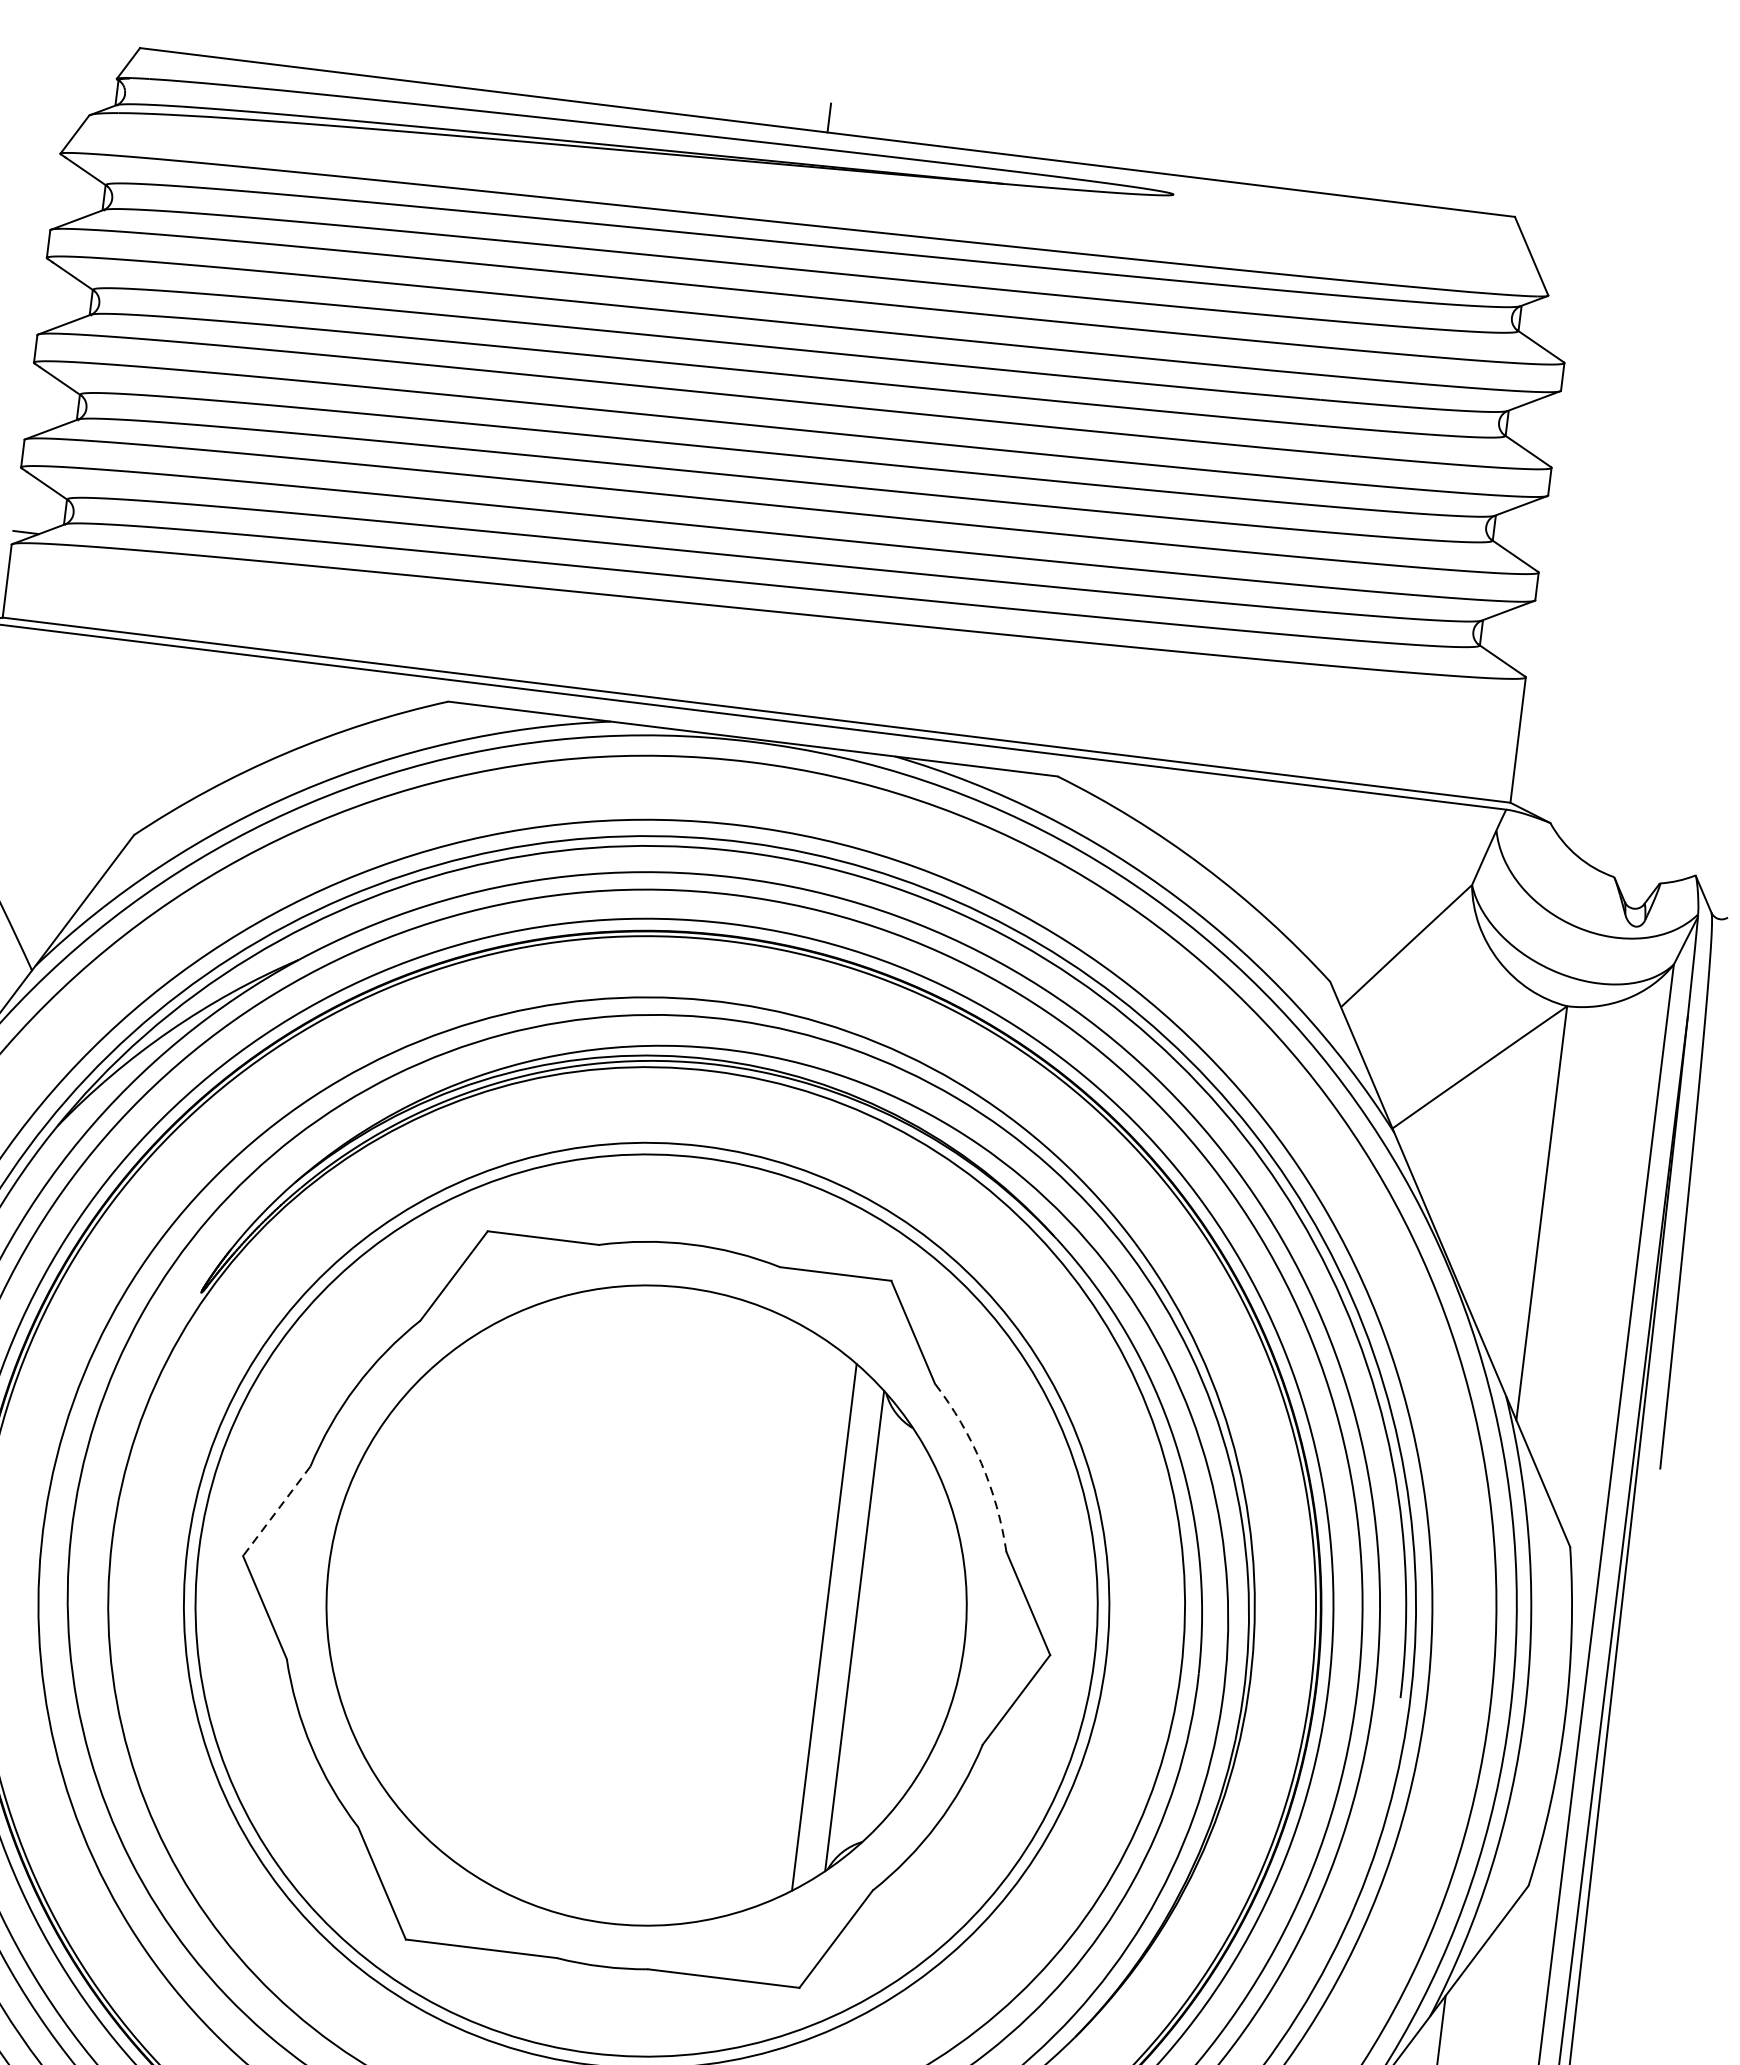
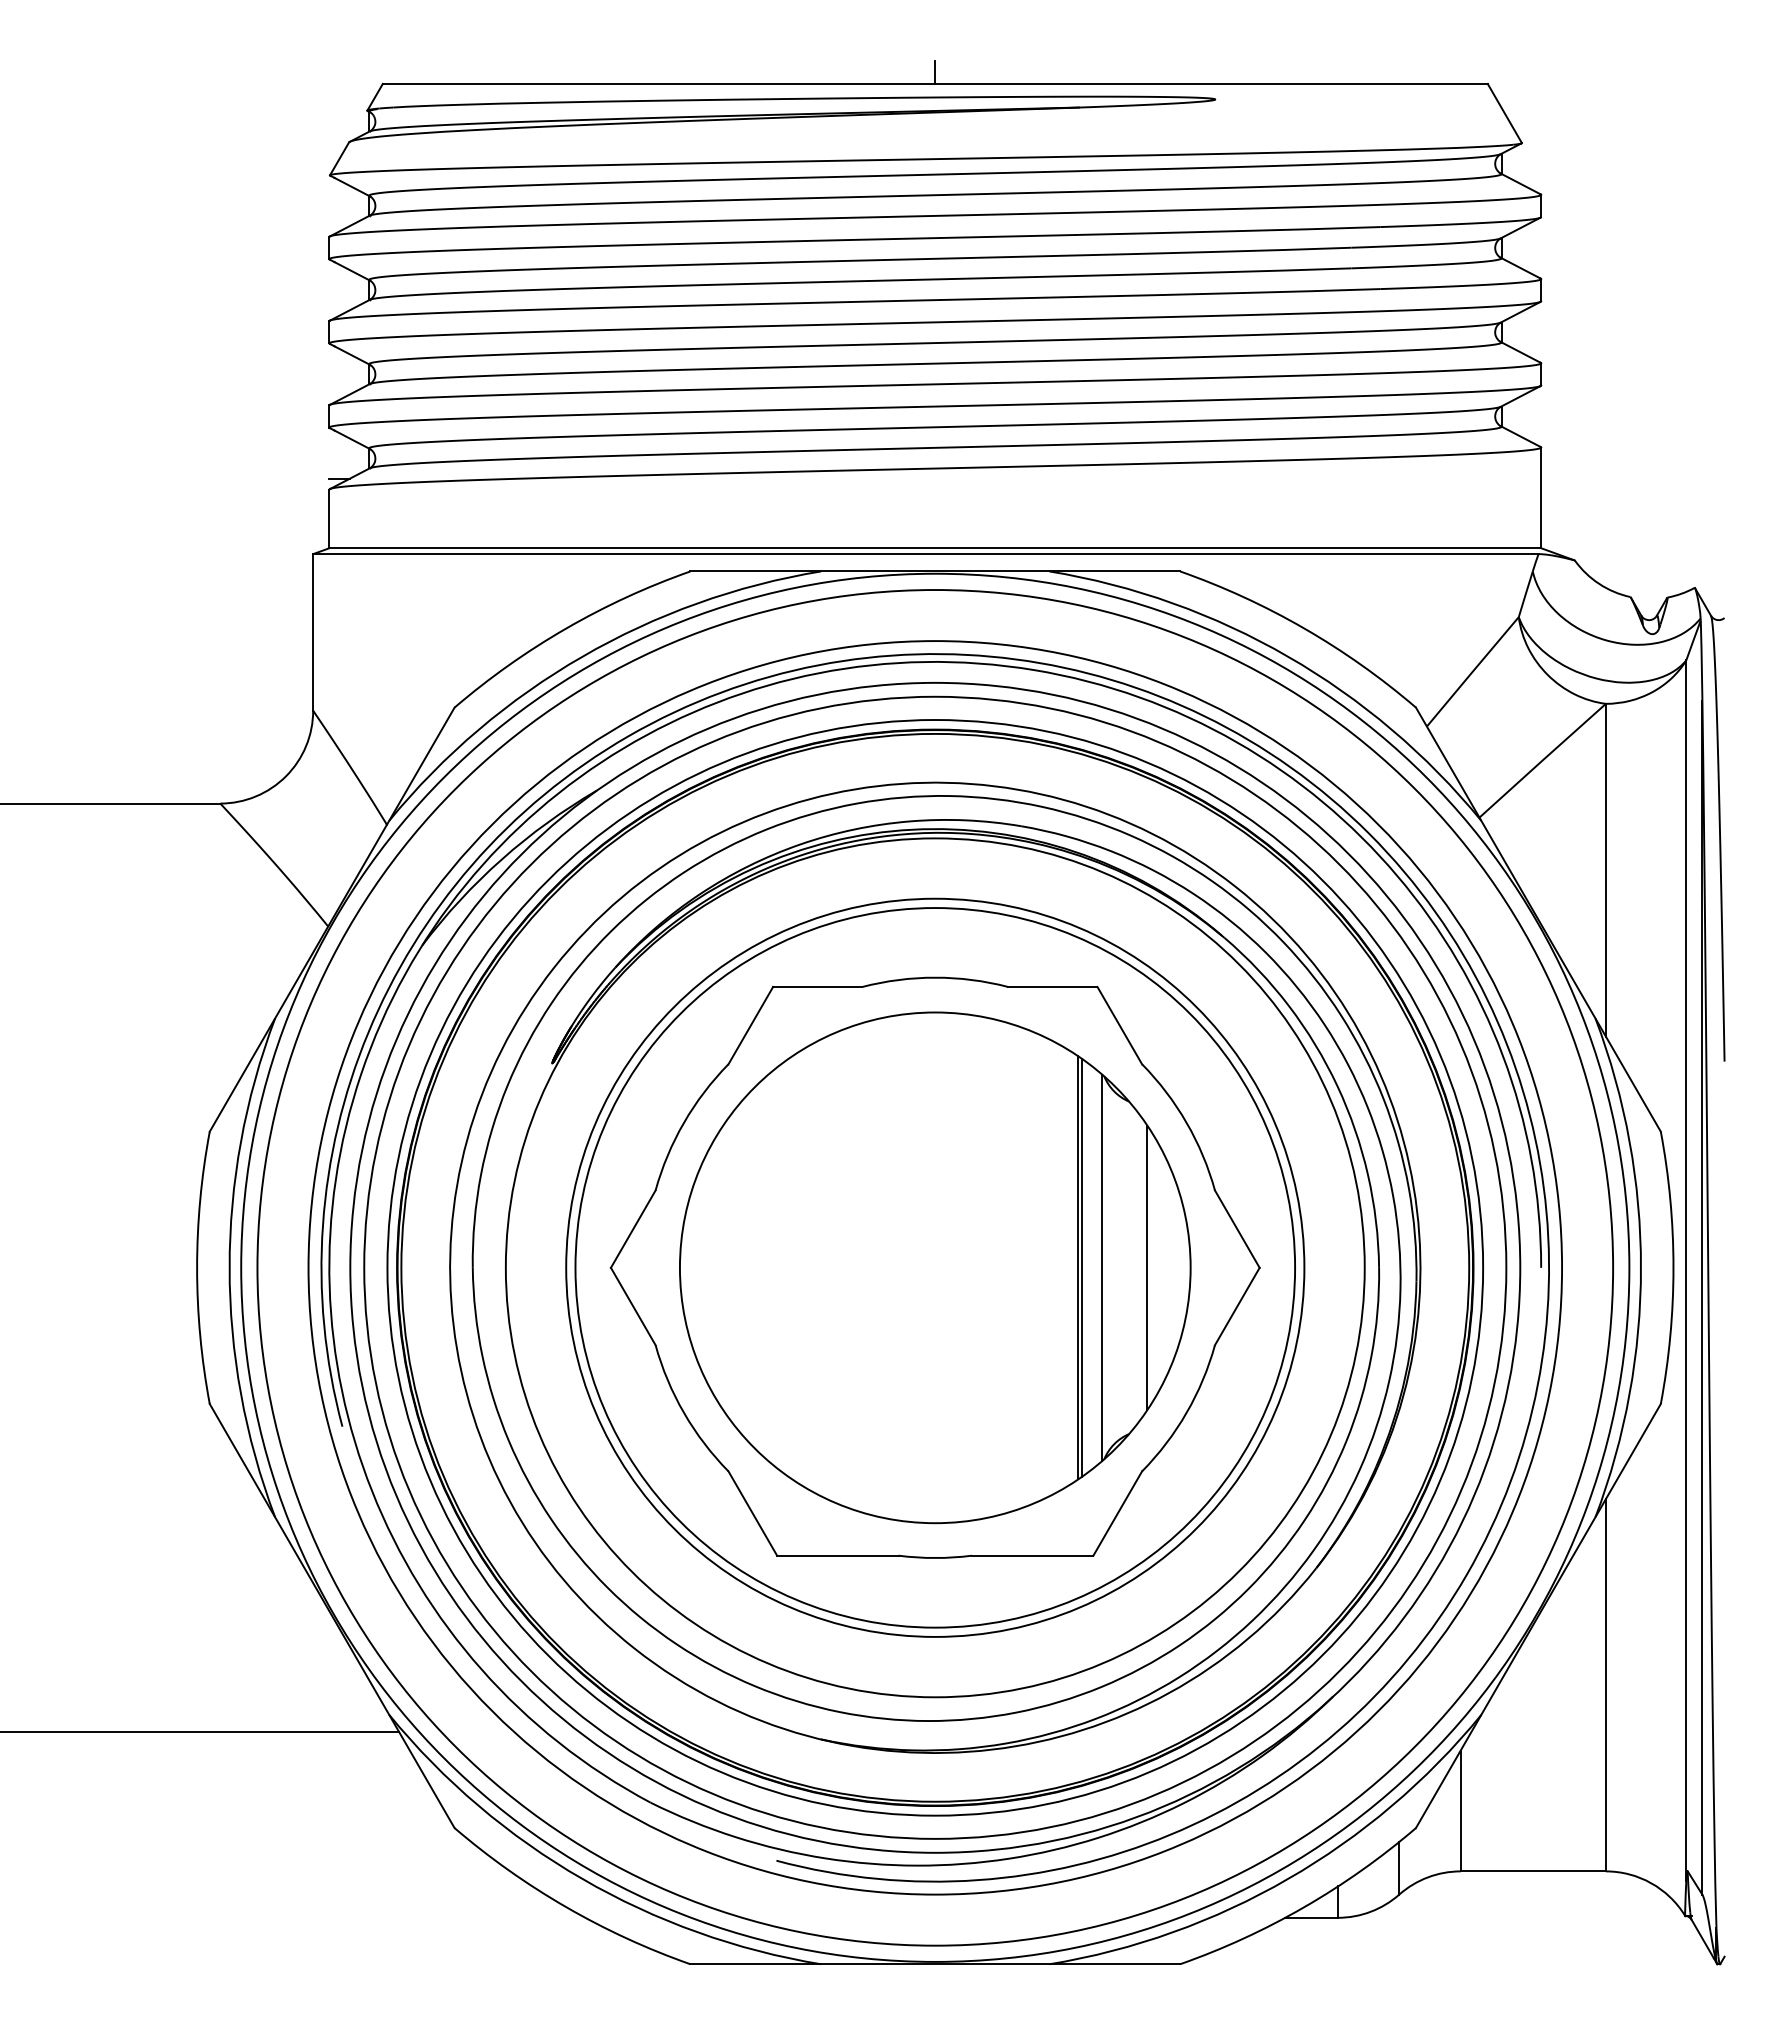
arc: (981, 1463) -> (1186, 1122), dashed -> solid
line: (276, 1511) -> (633, 1229), dashed -> solid
line: (829, 1627) -> (1082, 1267), added
line: (910, 1637) -> (1147, 1267), added

